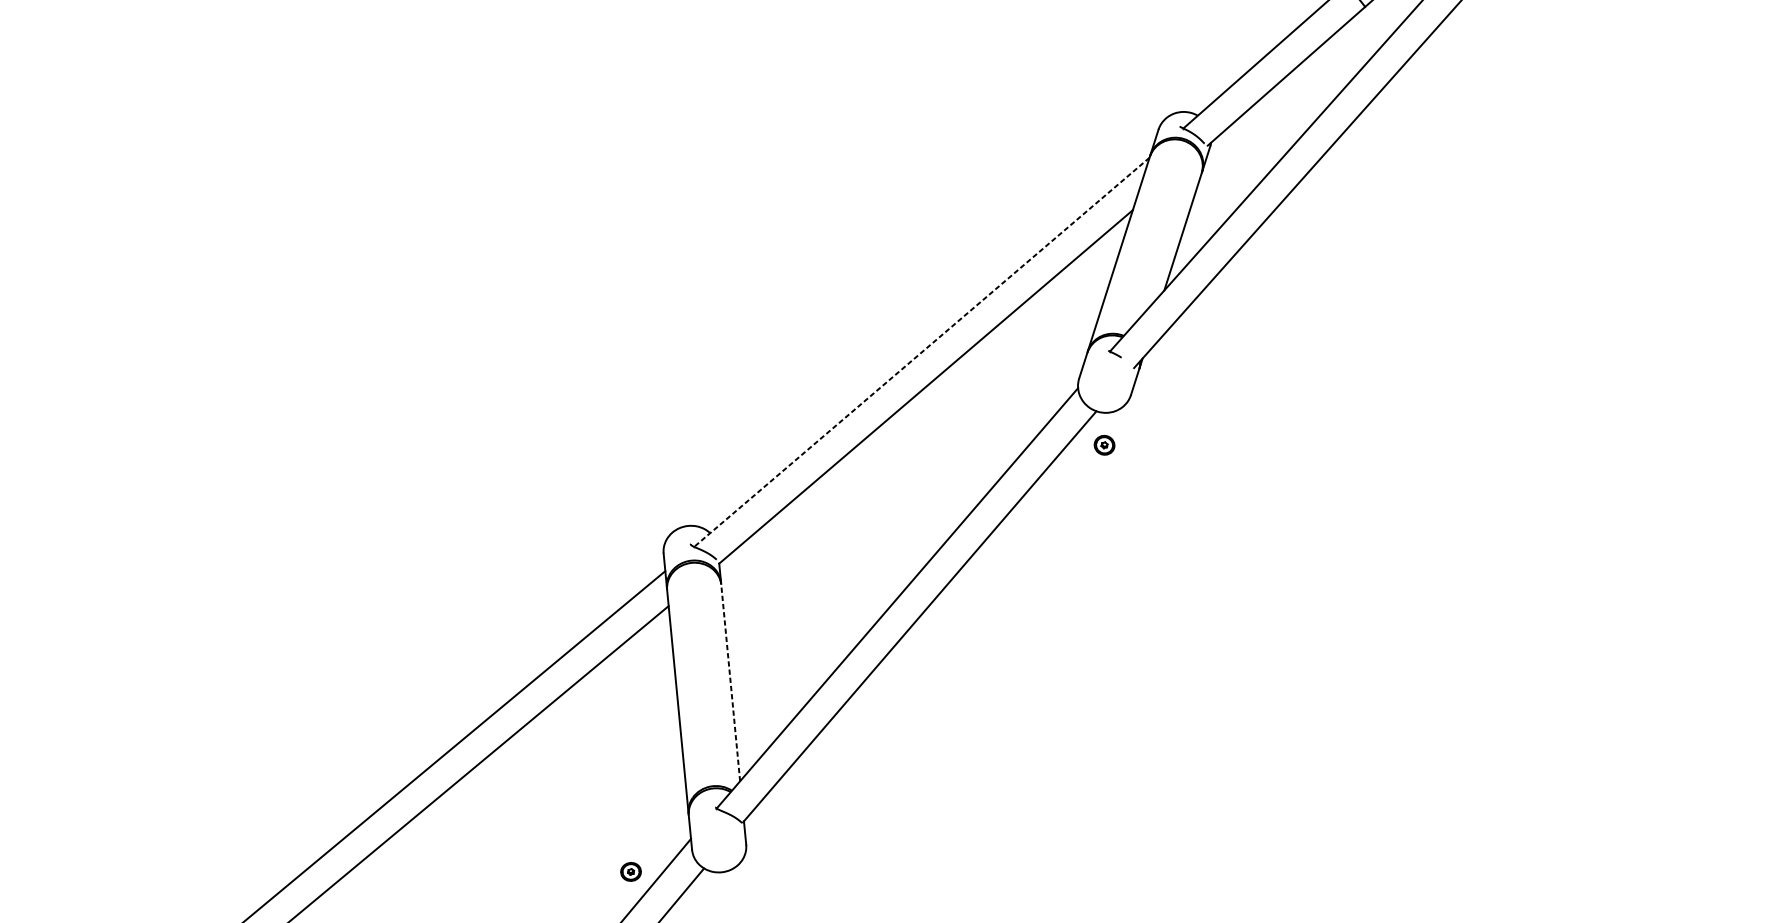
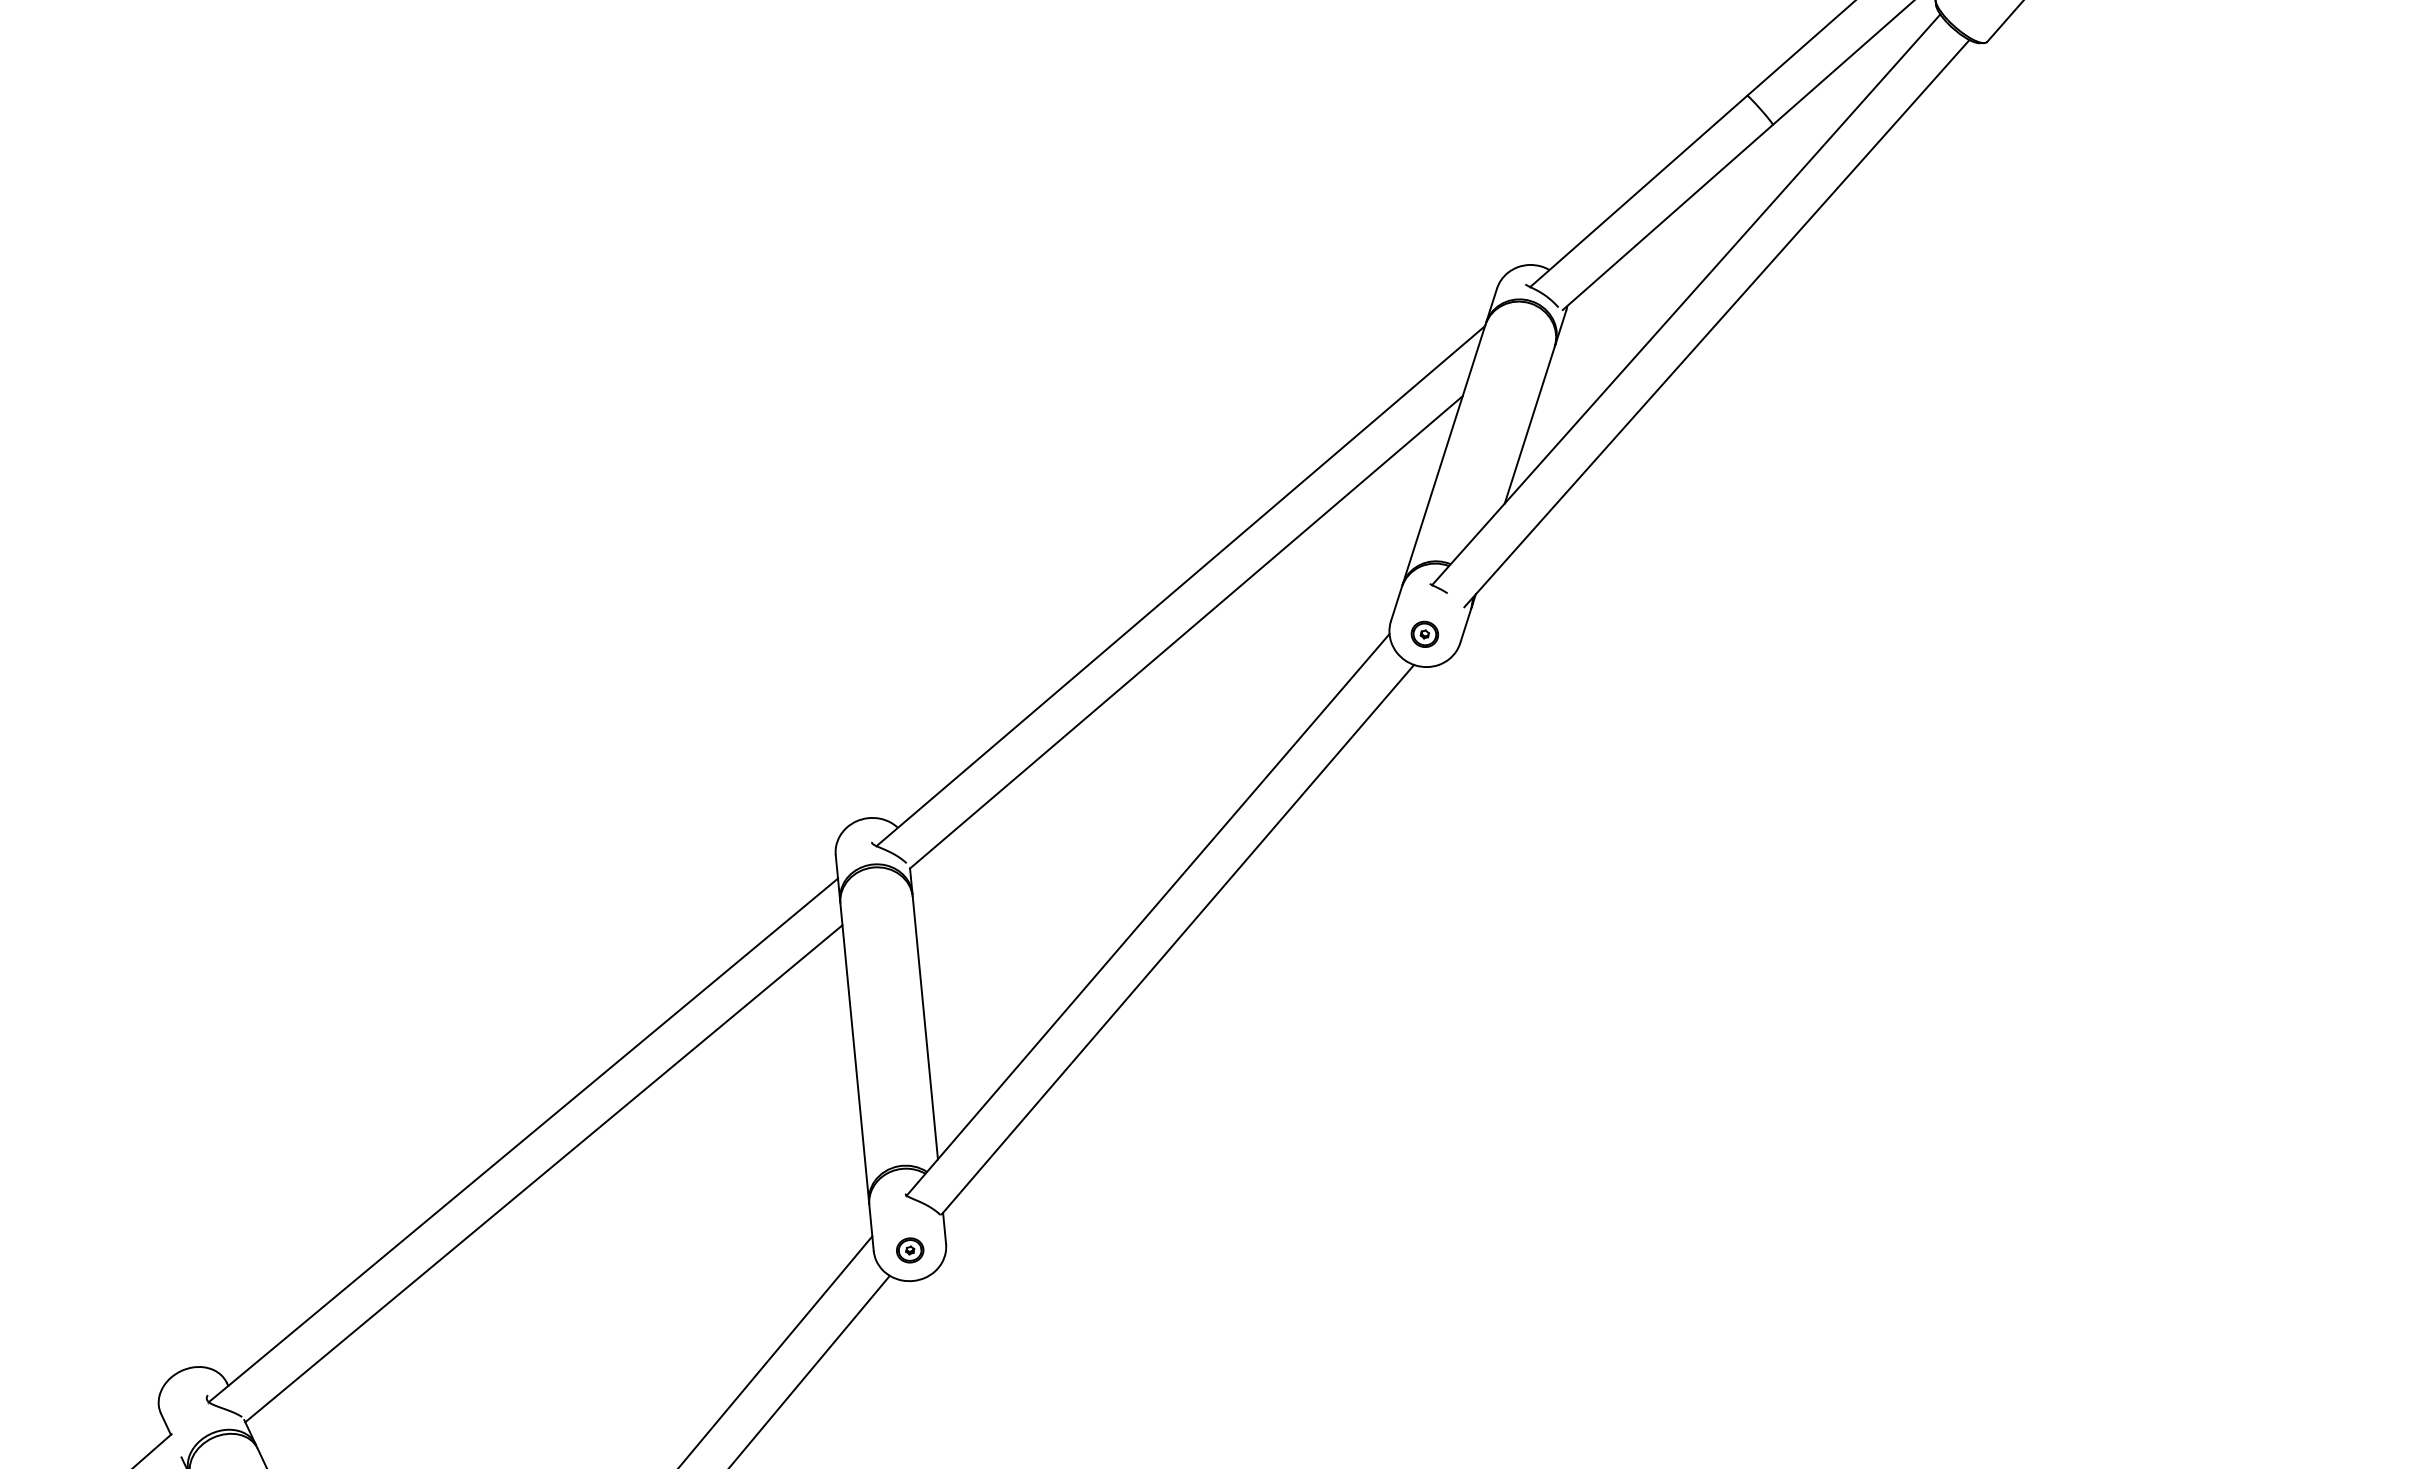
line: (921, 352) -> (1180, 586), dashed -> solid
part: (1104, 444) -> (1424, 633), moved
line: (730, 683) -> (925, 1028), dashed -> solid
part: (631, 871) -> (910, 1250), moved

